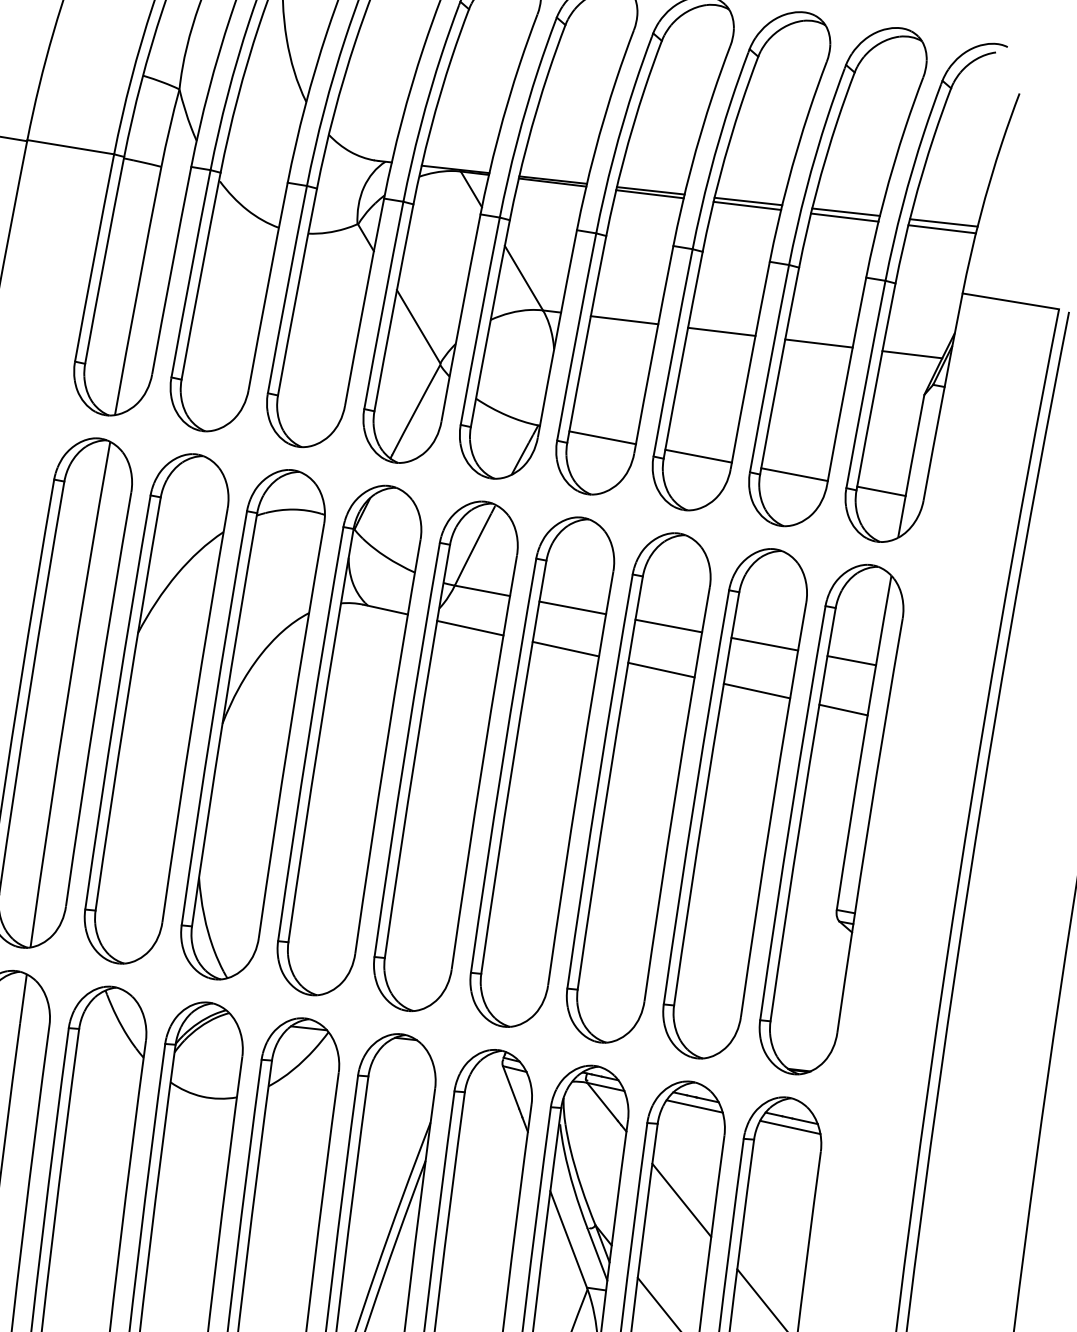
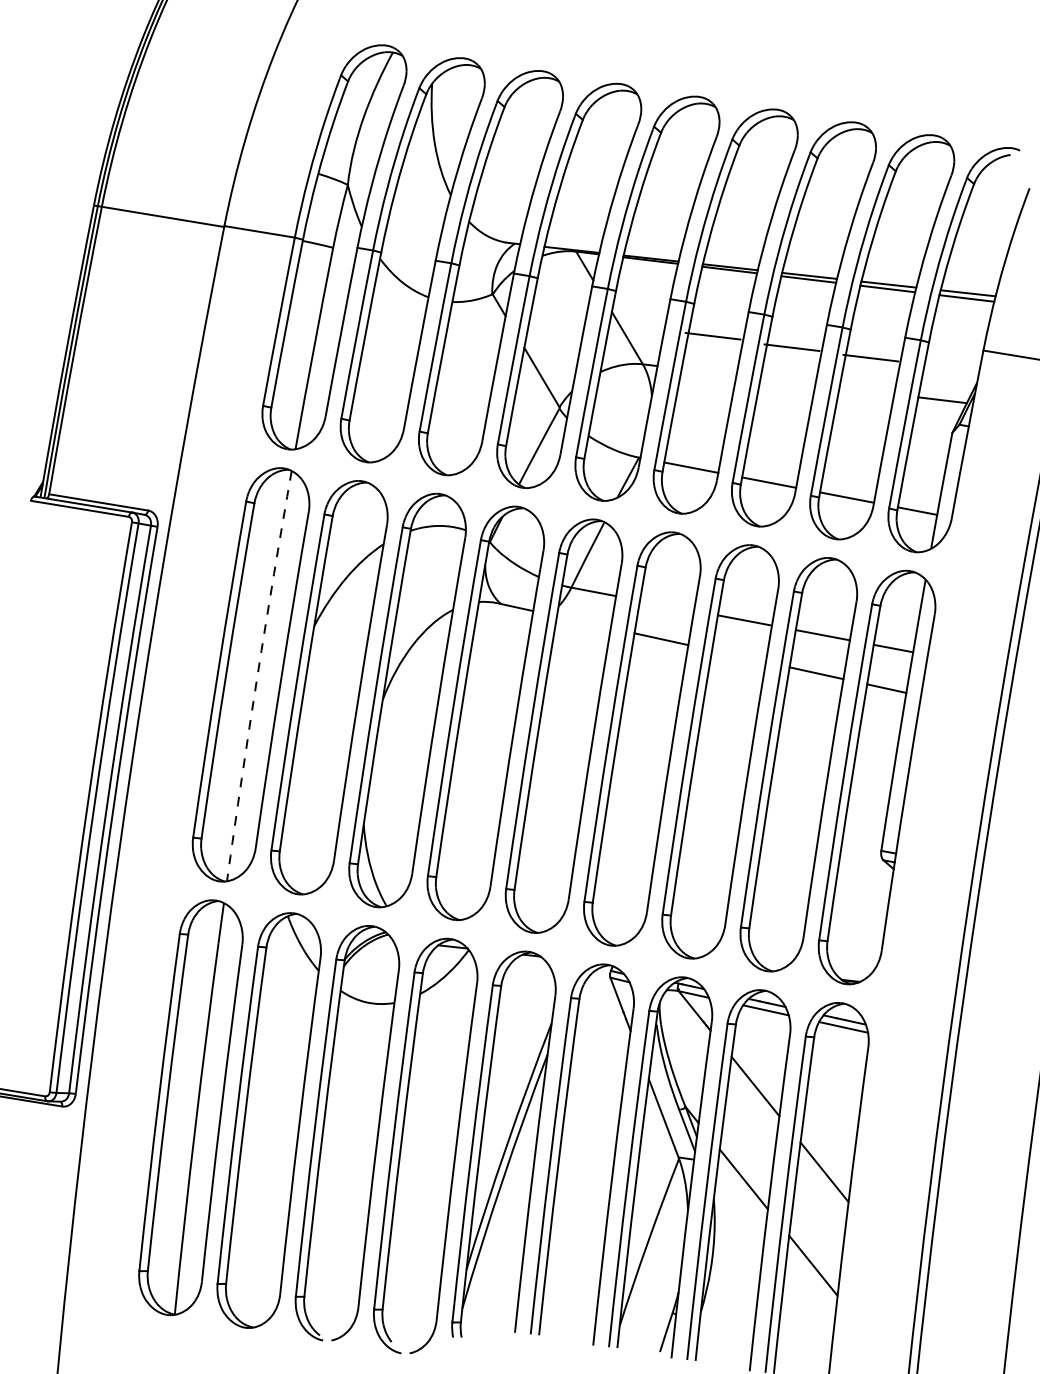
line: (623, 319) -> (712, 335), moved
line: (721, 331) -> (791, 347), moved
line: (818, 342) -> (870, 357), moved
line: (573, 607) -> (667, 605), removed
line: (469, 628) -> (583, 622), removed
line: (660, 670) -> (738, 656), removed
arc: (68, 693) -> (257, 675), solid -> dashed

